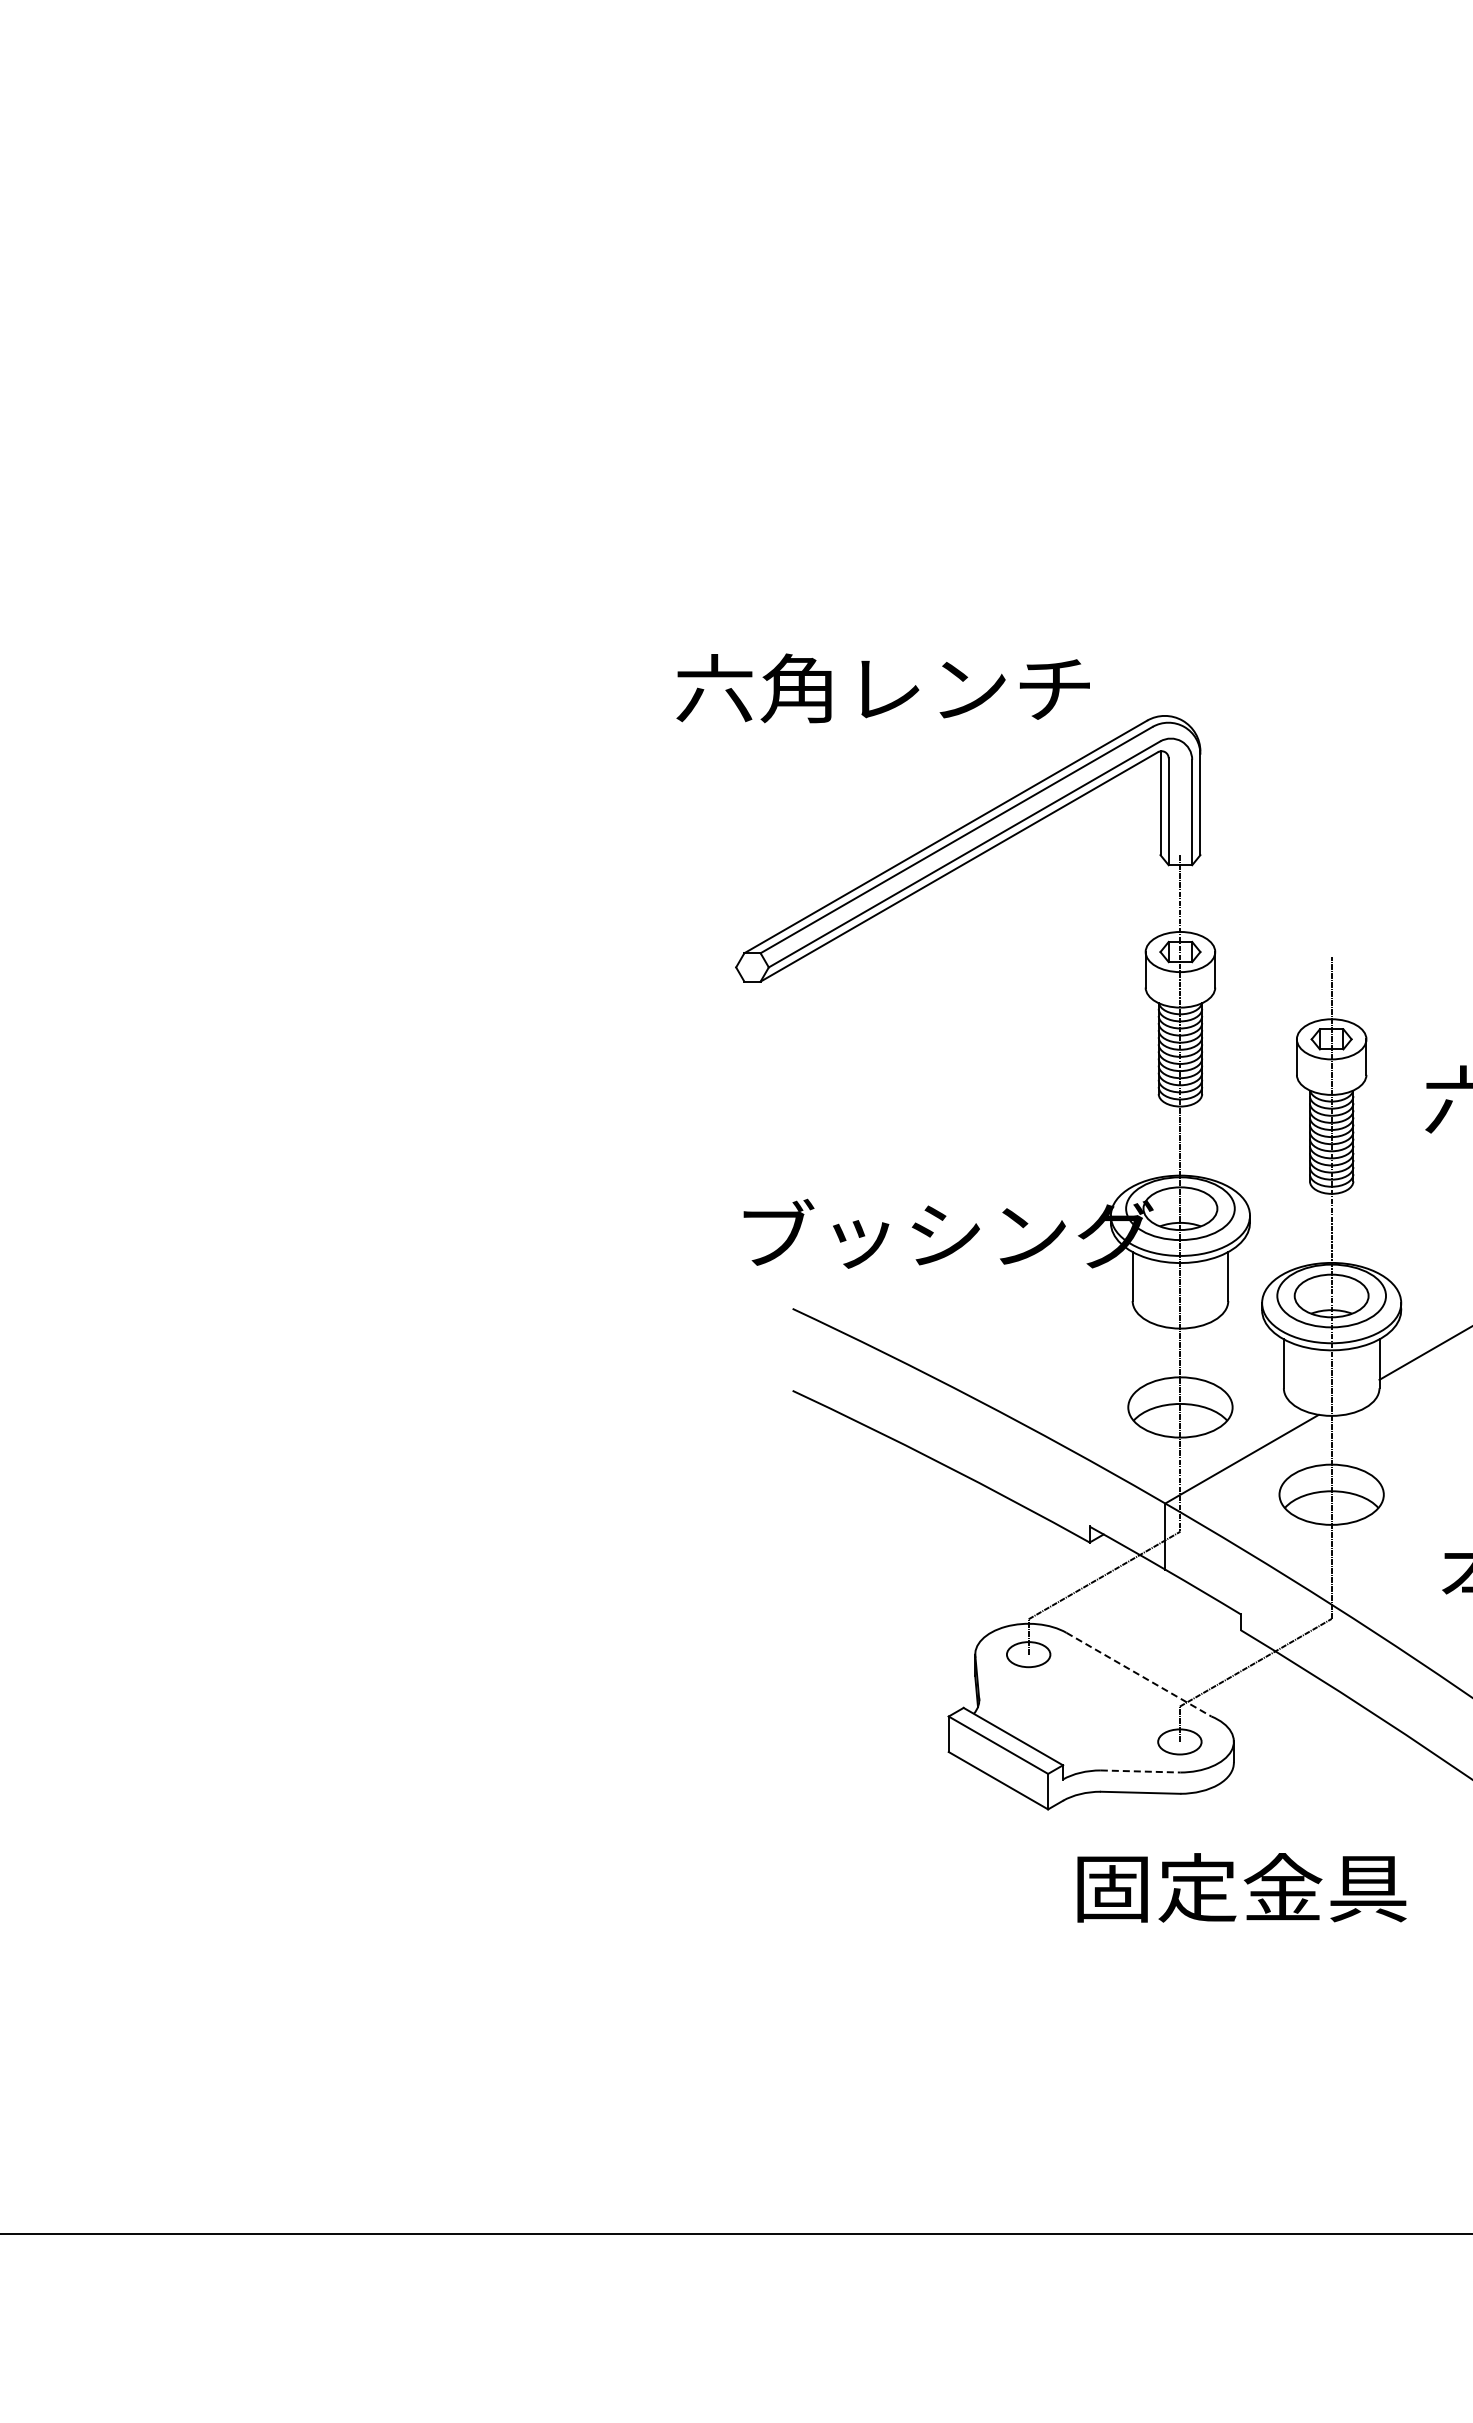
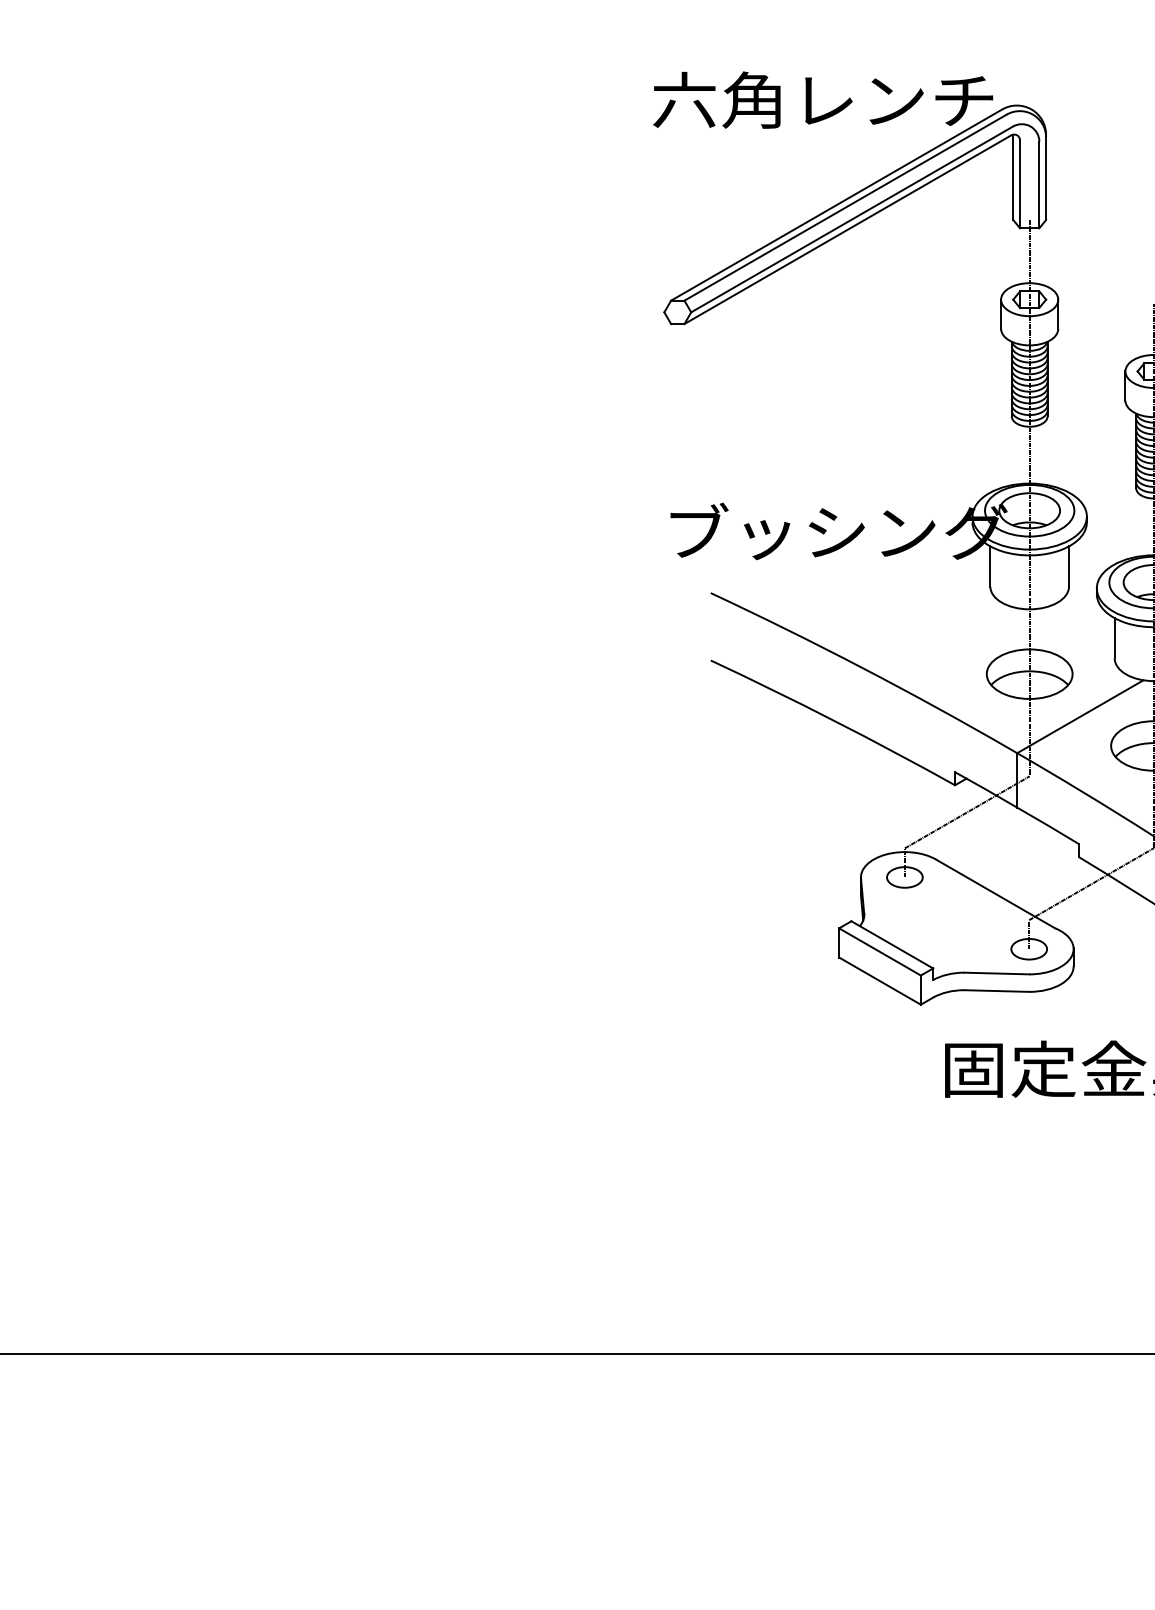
text: (882, 688) -> (822, 100), moved
line: (1138, 1674) -> (995, 893), dashed -> solid
line: (1140, 1771) -> (996, 973), dashed -> solid

